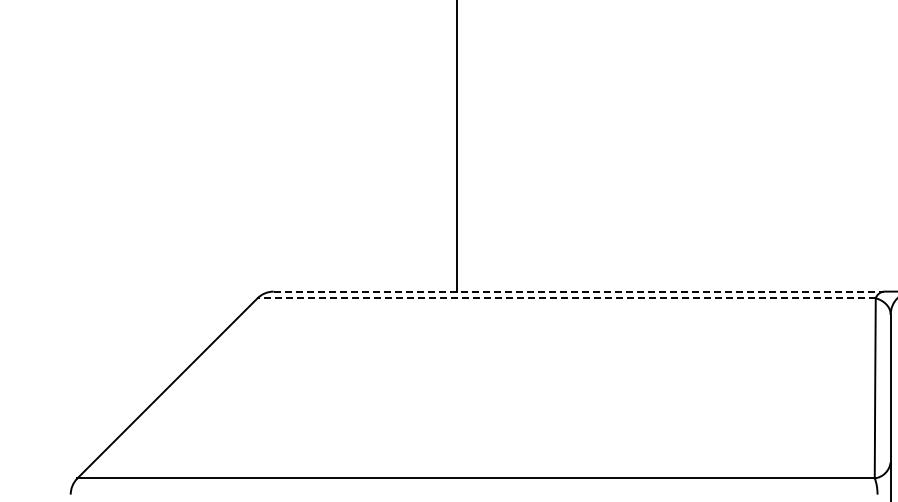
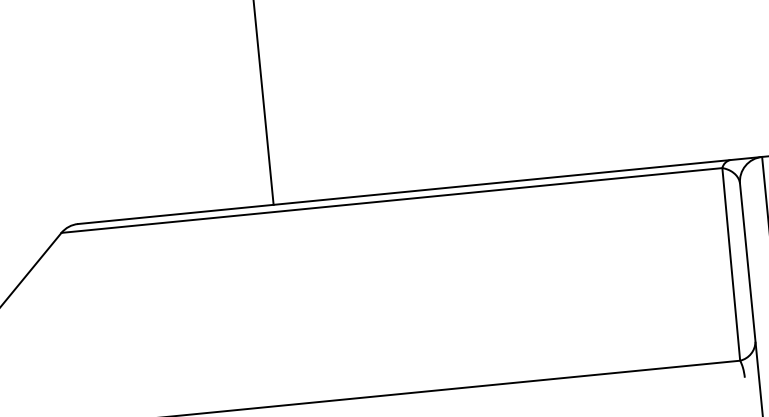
line: (578, 291) -> (403, 191), dashed -> solid
line: (566, 298) -> (391, 200), dashed -> solid

